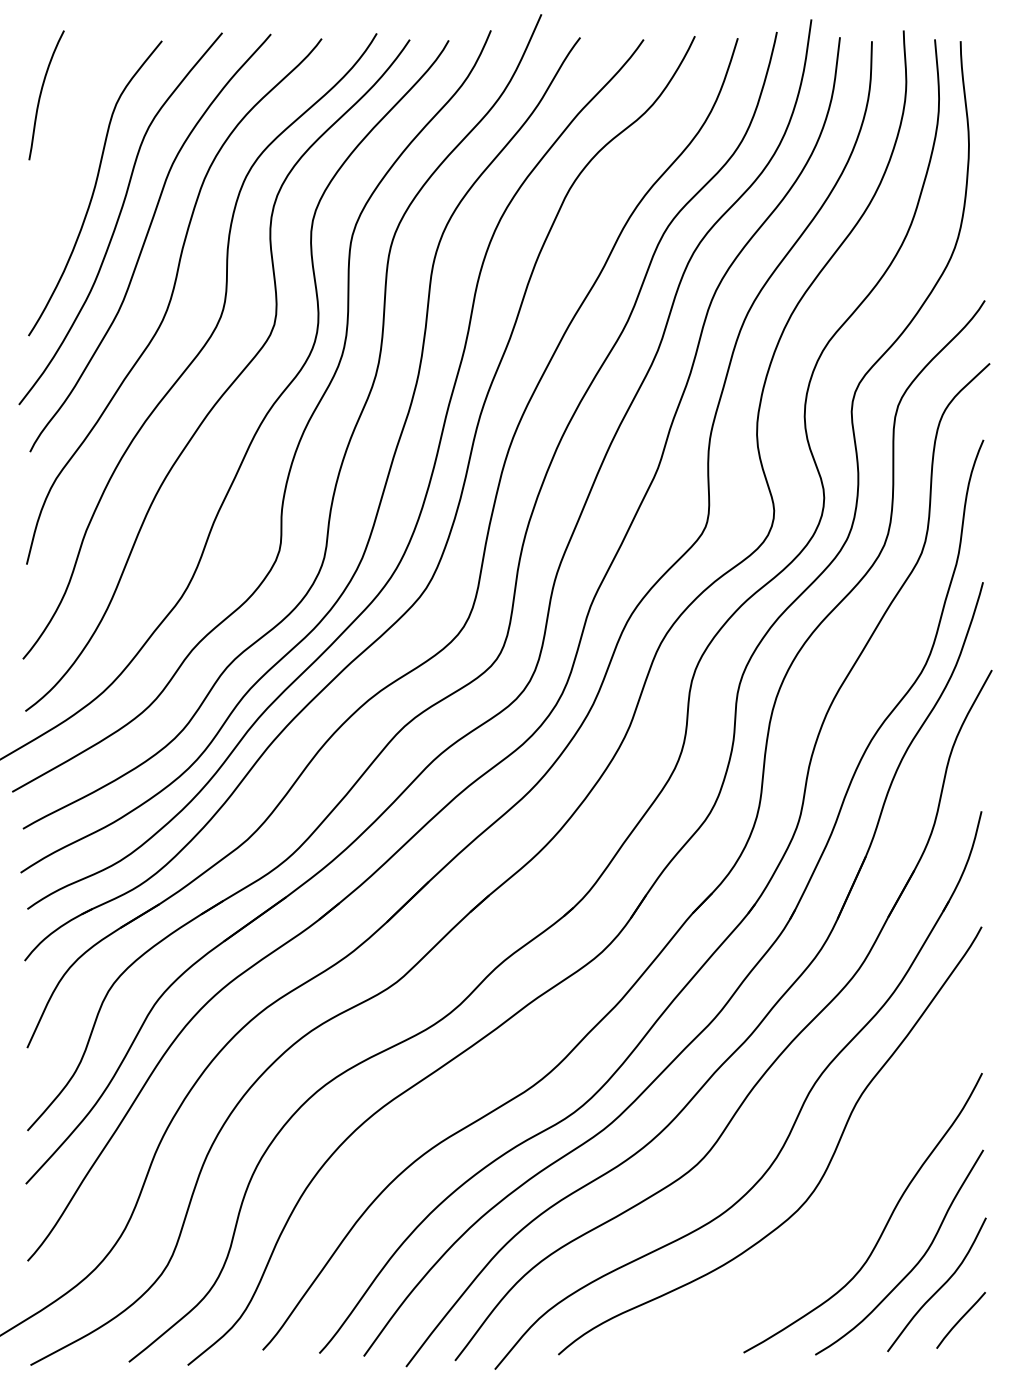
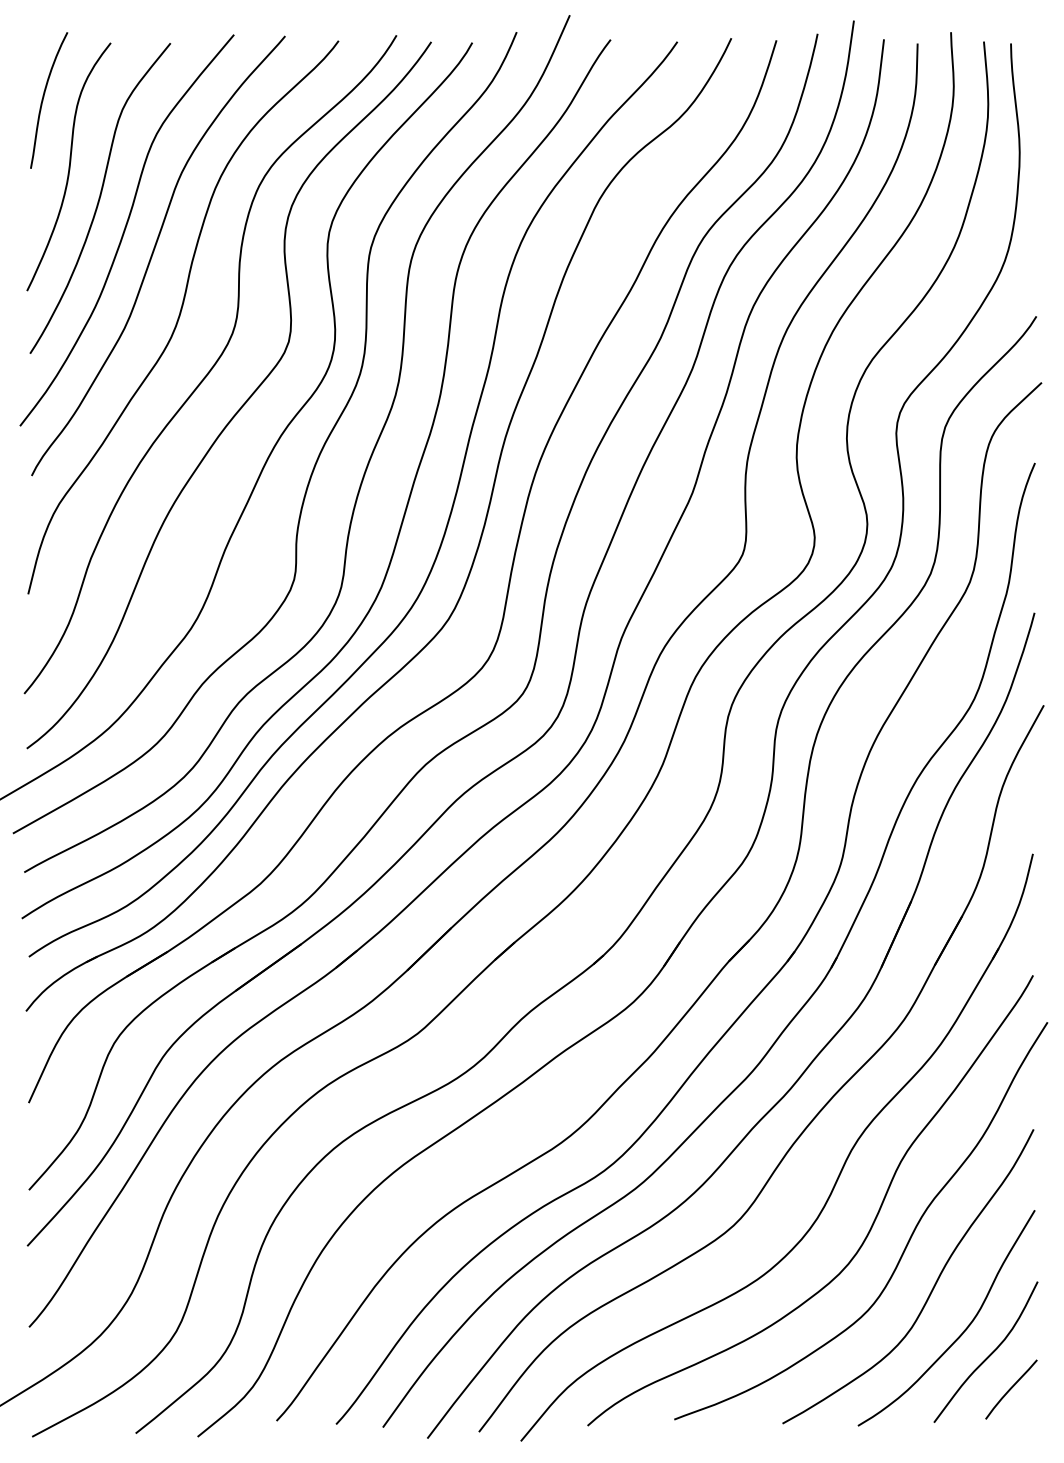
curve: (65, 158) -> (68, 166), added
curve: (861, 1181) -> (906, 1243), added

